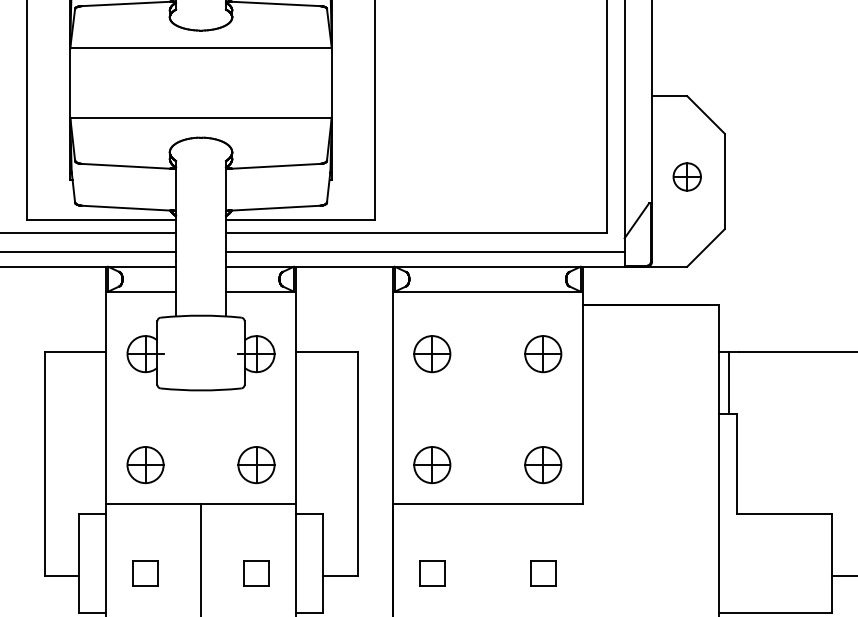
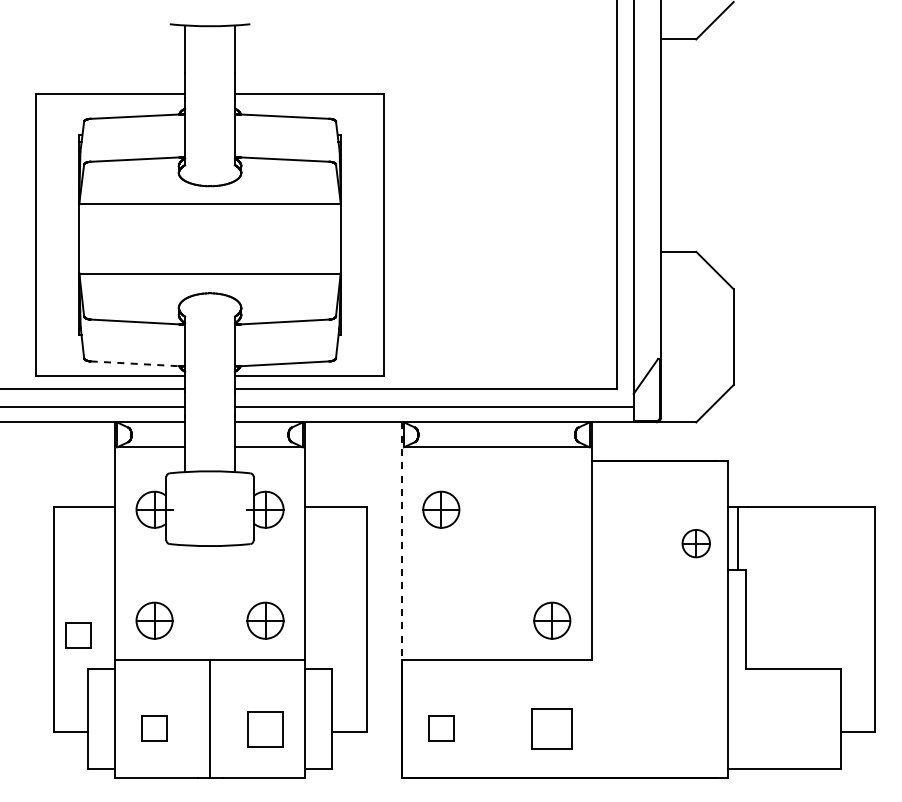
part: (686, 176) -> (695, 543), moved
line: (126, 207) -> (135, 363), solid -> dashed
part: (543, 353) -> (552, 509), removed
line: (393, 385) -> (402, 541), solid -> dashed
part: (432, 464) -> (441, 620), removed
part: (69, 479) -> (78, 635), added
part: (256, 572) -> (265, 728), size x1.4
part: (543, 572) -> (552, 728), size x1.6

